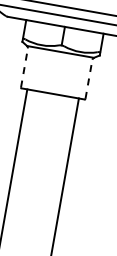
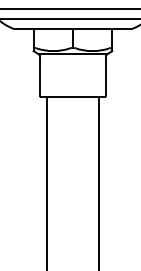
line: (24, 67) -> (40, 76), dashed -> solid
line: (88, 79) -> (105, 76), dashed -> solid

